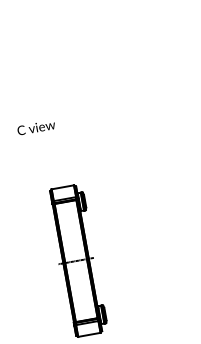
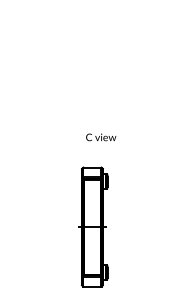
text: (36, 127) -> (101, 137), moved

